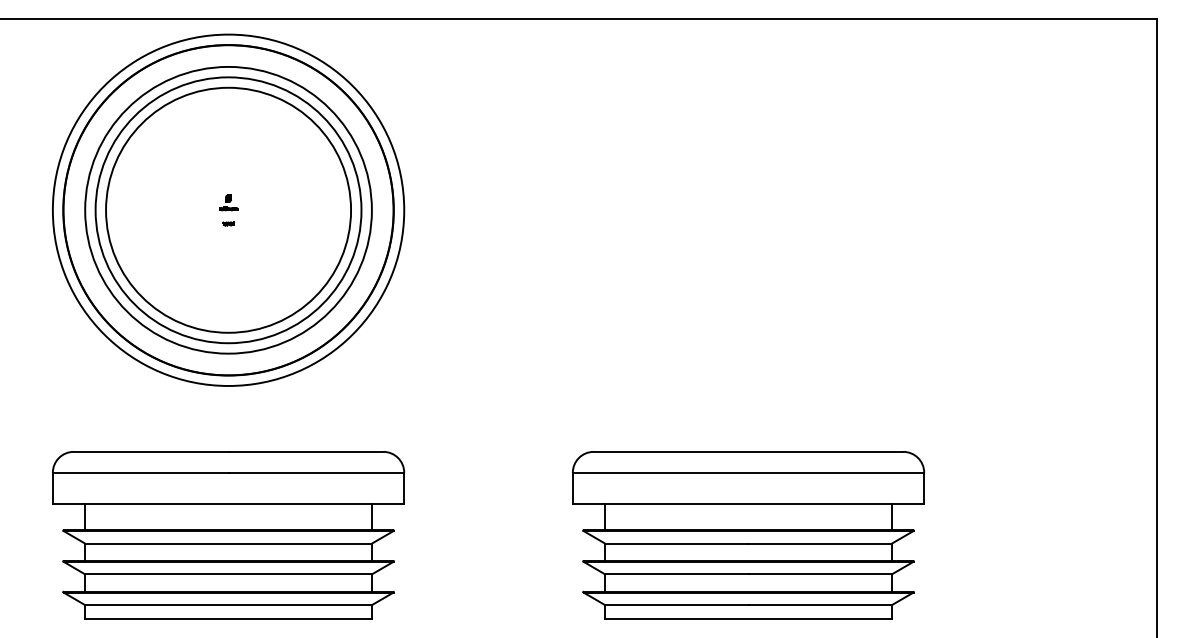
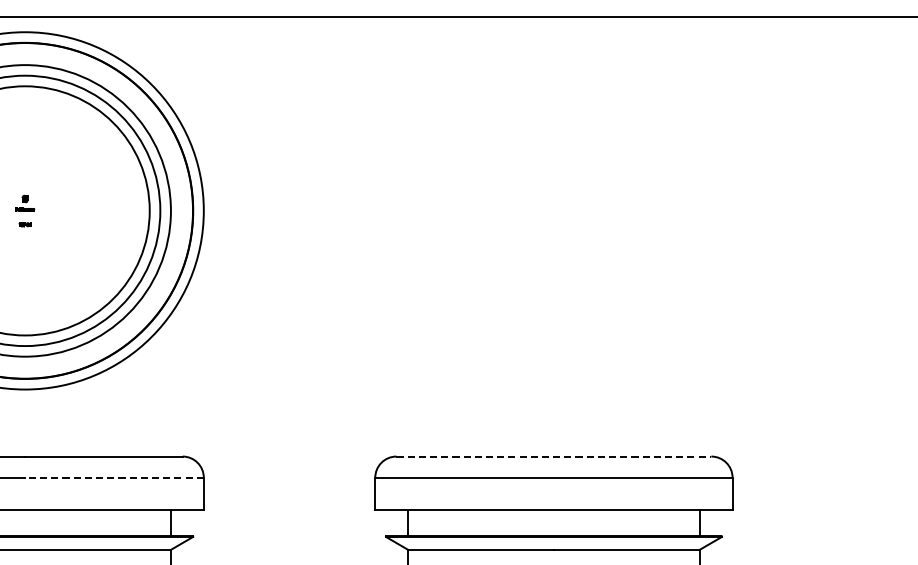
line: (748, 451) -> (553, 456), solid -> dashed
line: (316, 472) -> (114, 477), solid -> dashed

